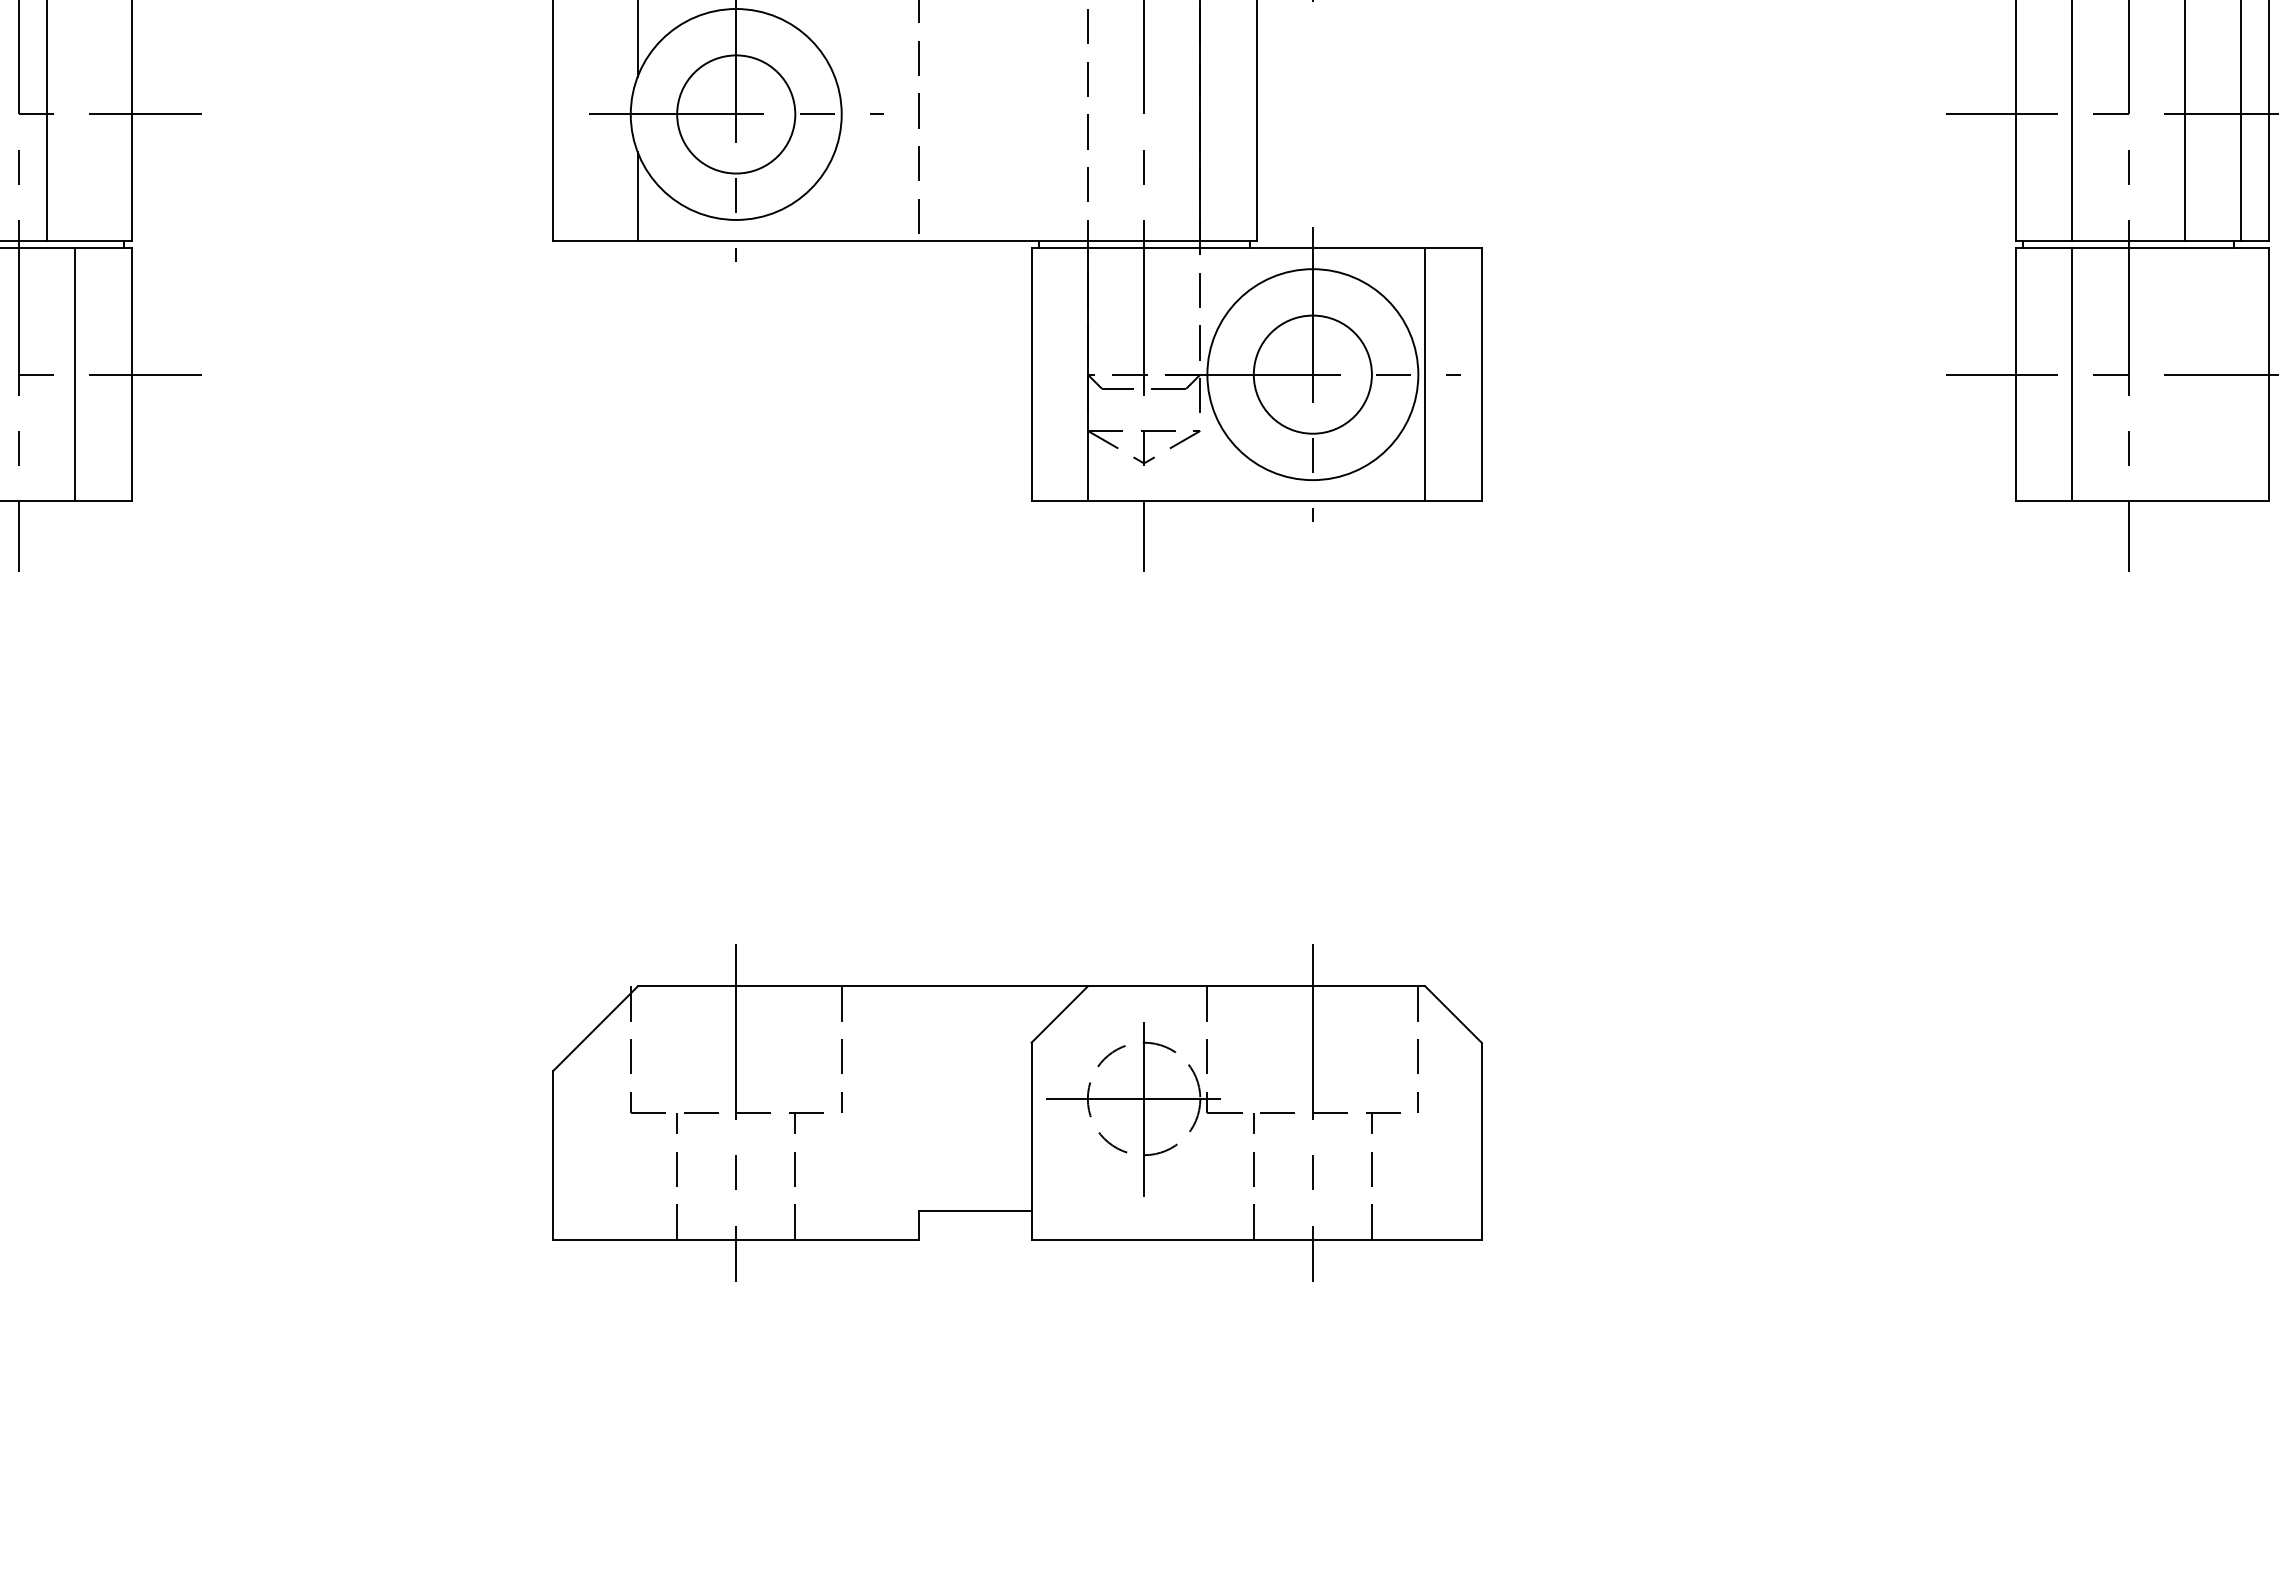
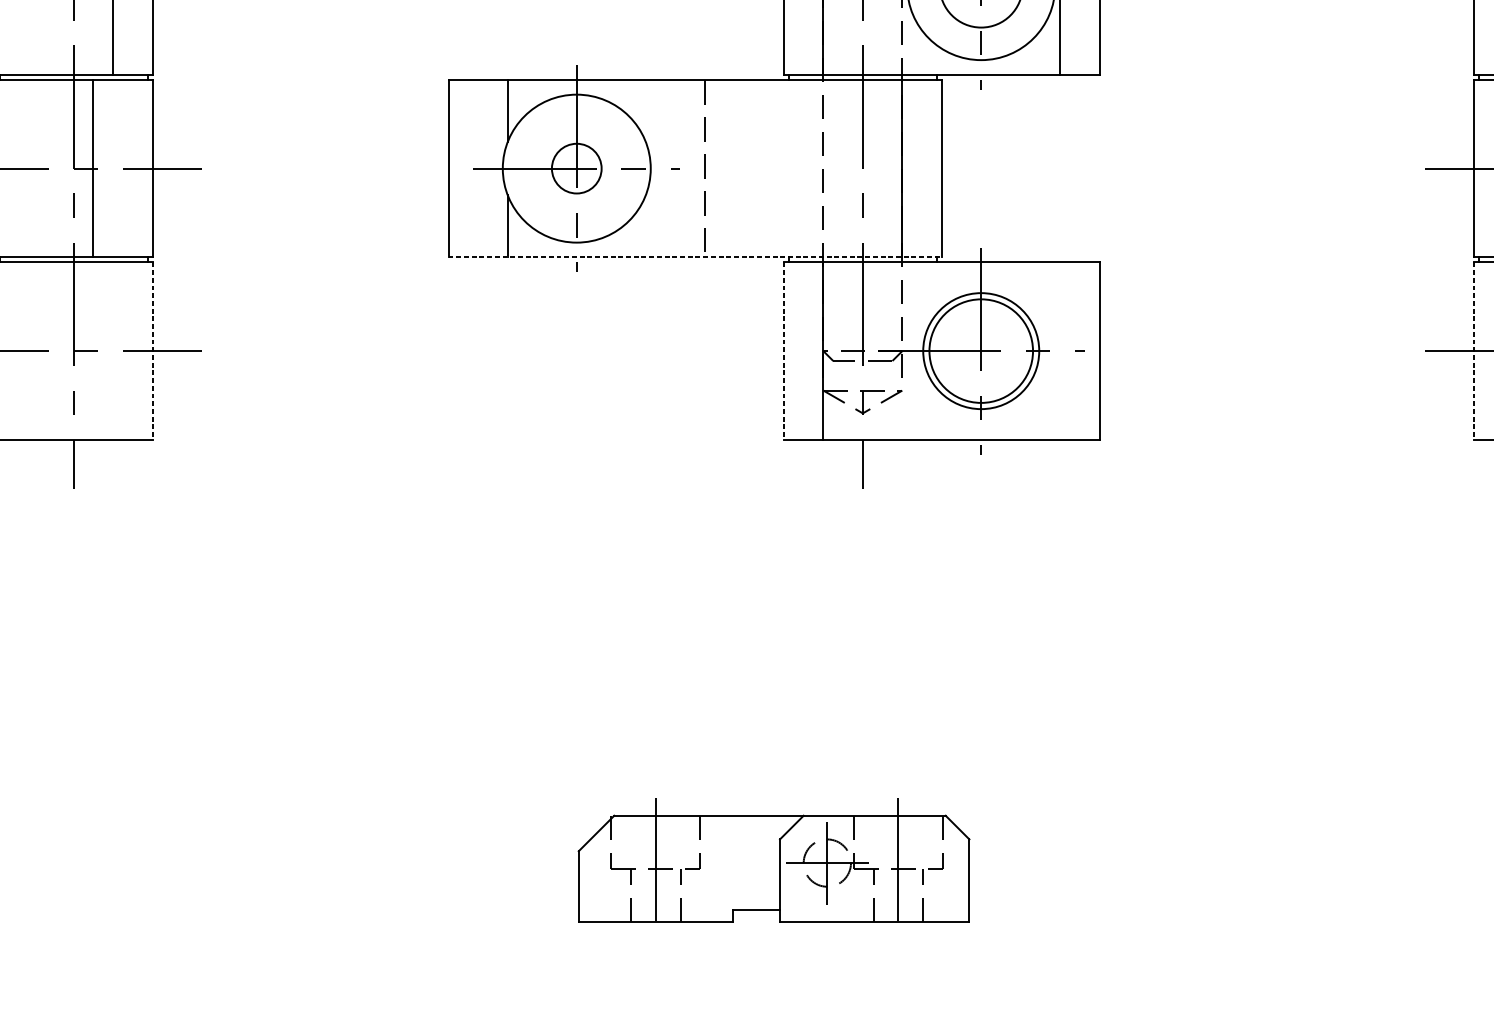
circle: (736, 114) -> (576, 168), size x0.6
line: (905, 241) -> (695, 257), solid -> dashed
line: (75, 374) -> (113, 351), removed
line: (131, 374) -> (152, 351), solid -> dashed
line: (1031, 374) -> (783, 351), solid -> dashed
circle: (1312, 374) -> (980, 351), size x0.7
circle: (1312, 374) -> (980, 351), size x1.4
line: (1425, 374) -> (1060, 351), removed
line: (2016, 374) -> (1474, 351), solid -> dashed
part: (1017, 1112) -> (774, 868), size x0.6

